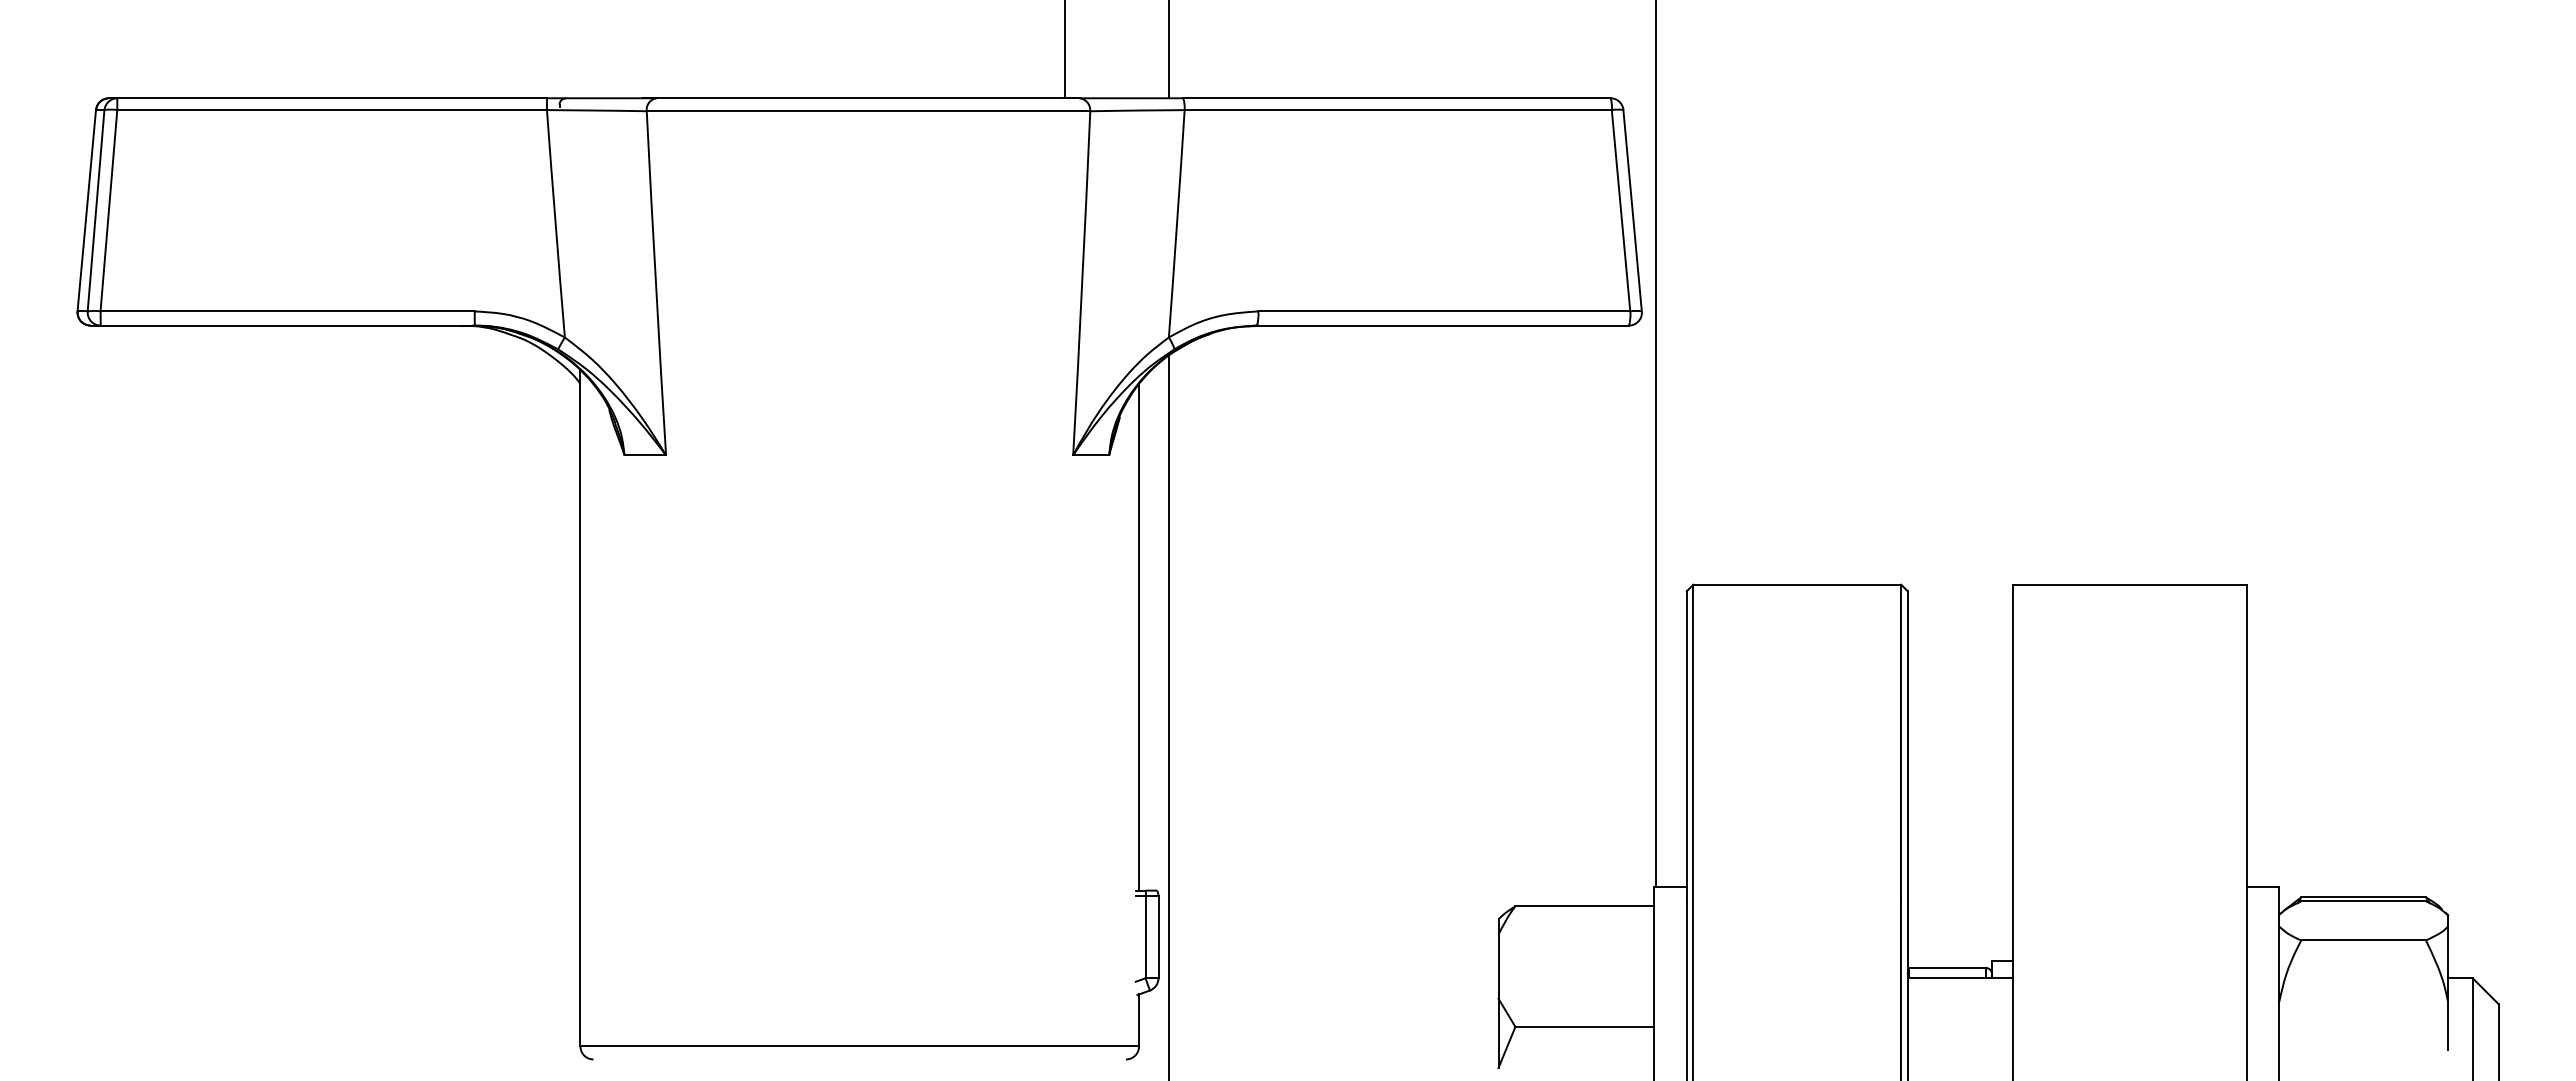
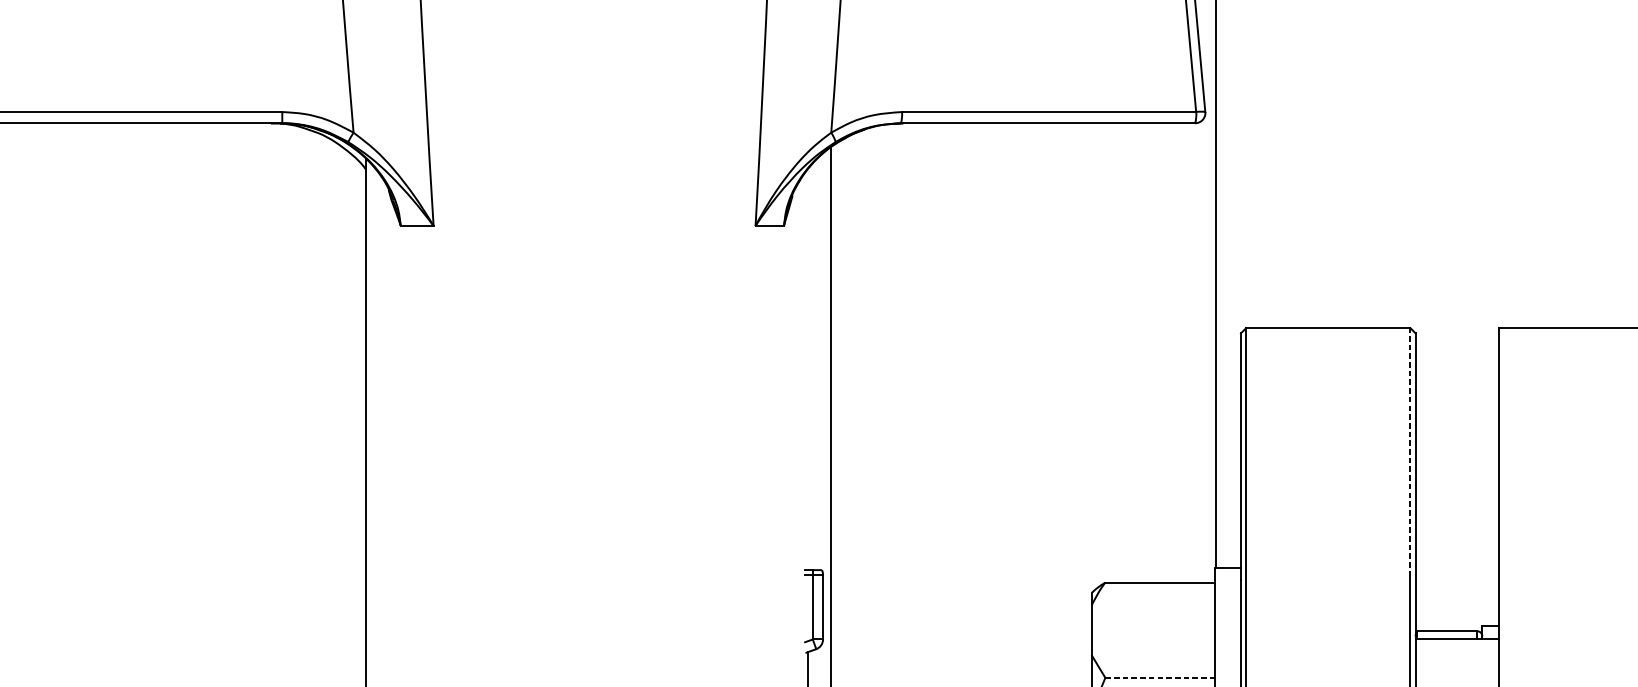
line: (1139, 637) -> (808, 369), removed
line: (1901, 741) -> (1410, 452), solid -> dashed
line: (1584, 1026) -> (1159, 677), solid -> dashed

